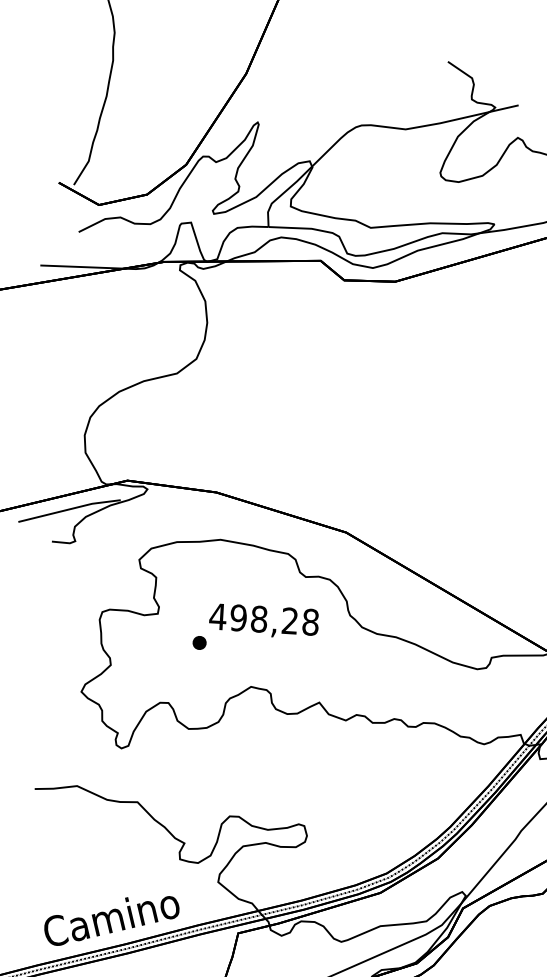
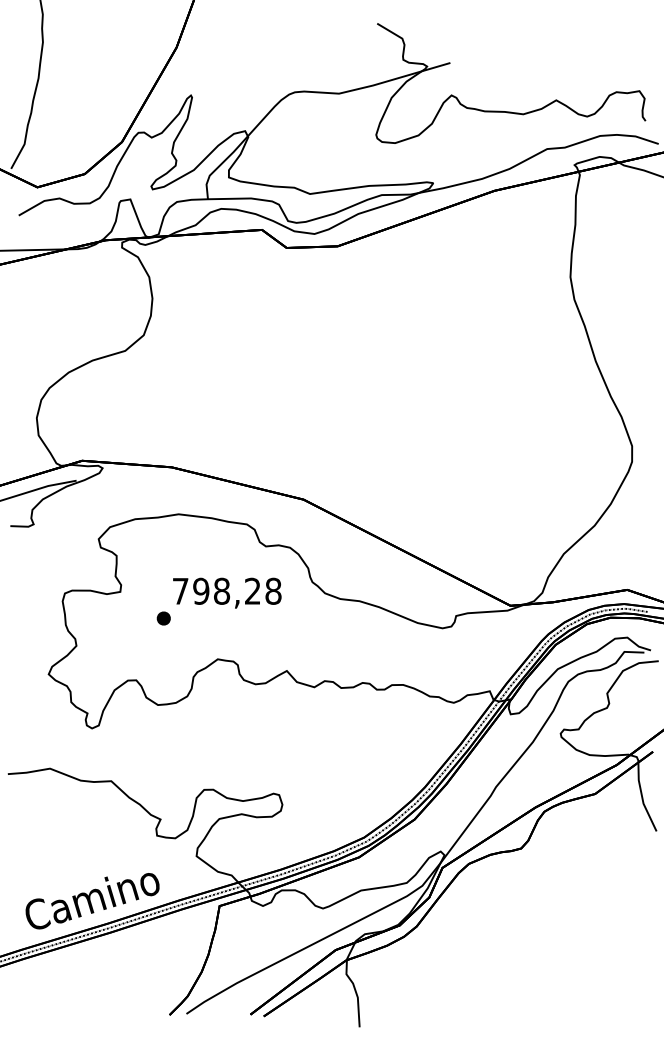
text: (217, 616) -> (180, 591), 498,28 -> 798,28

